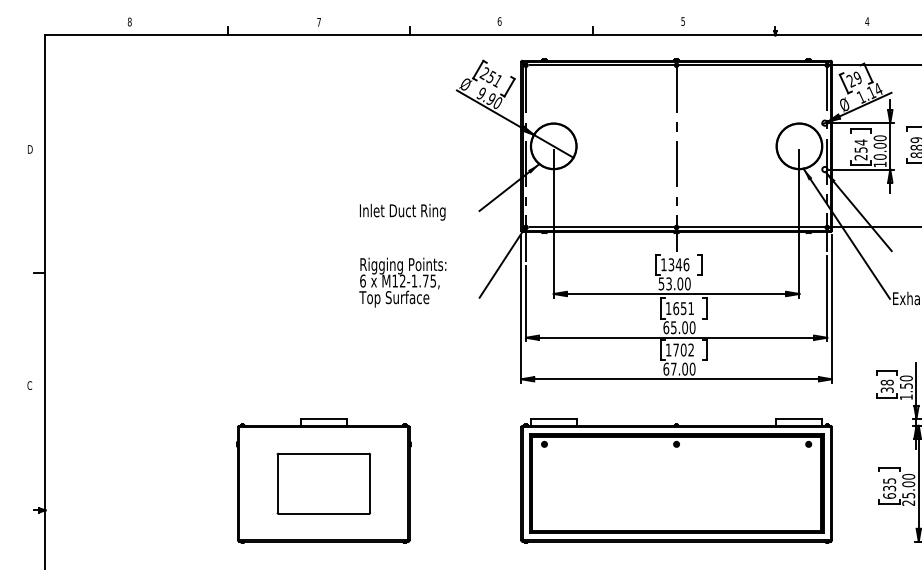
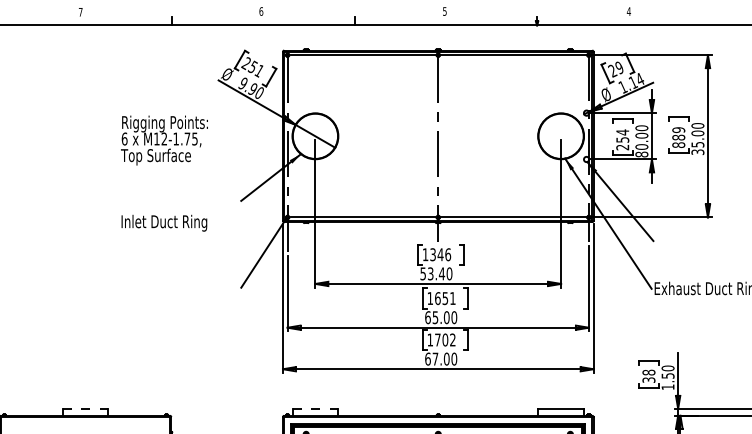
text: (879, 164) -> (641, 154), 10.00 -> 80.00
text: (402, 211) -> (164, 222), moved
text: (402, 282) -> (164, 140), moved
text: (680, 283) -> (442, 273), 53.00 -> 53.40
line: (323, 418) -> (85, 408), solid -> dashed
line: (553, 418) -> (315, 408), solid -> dashed

